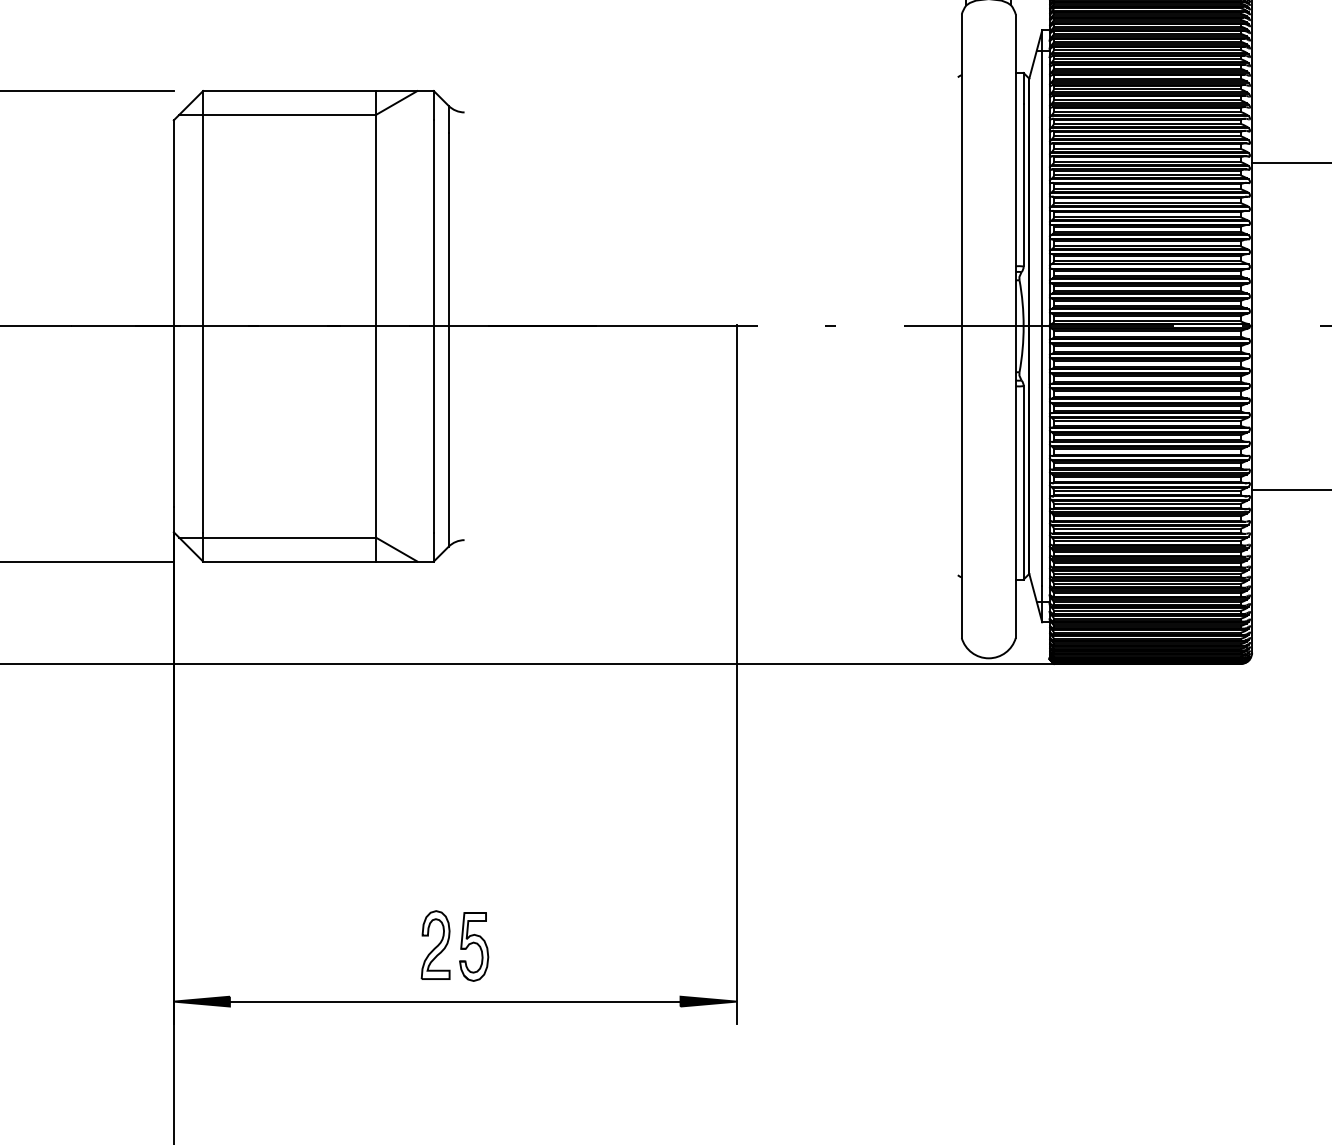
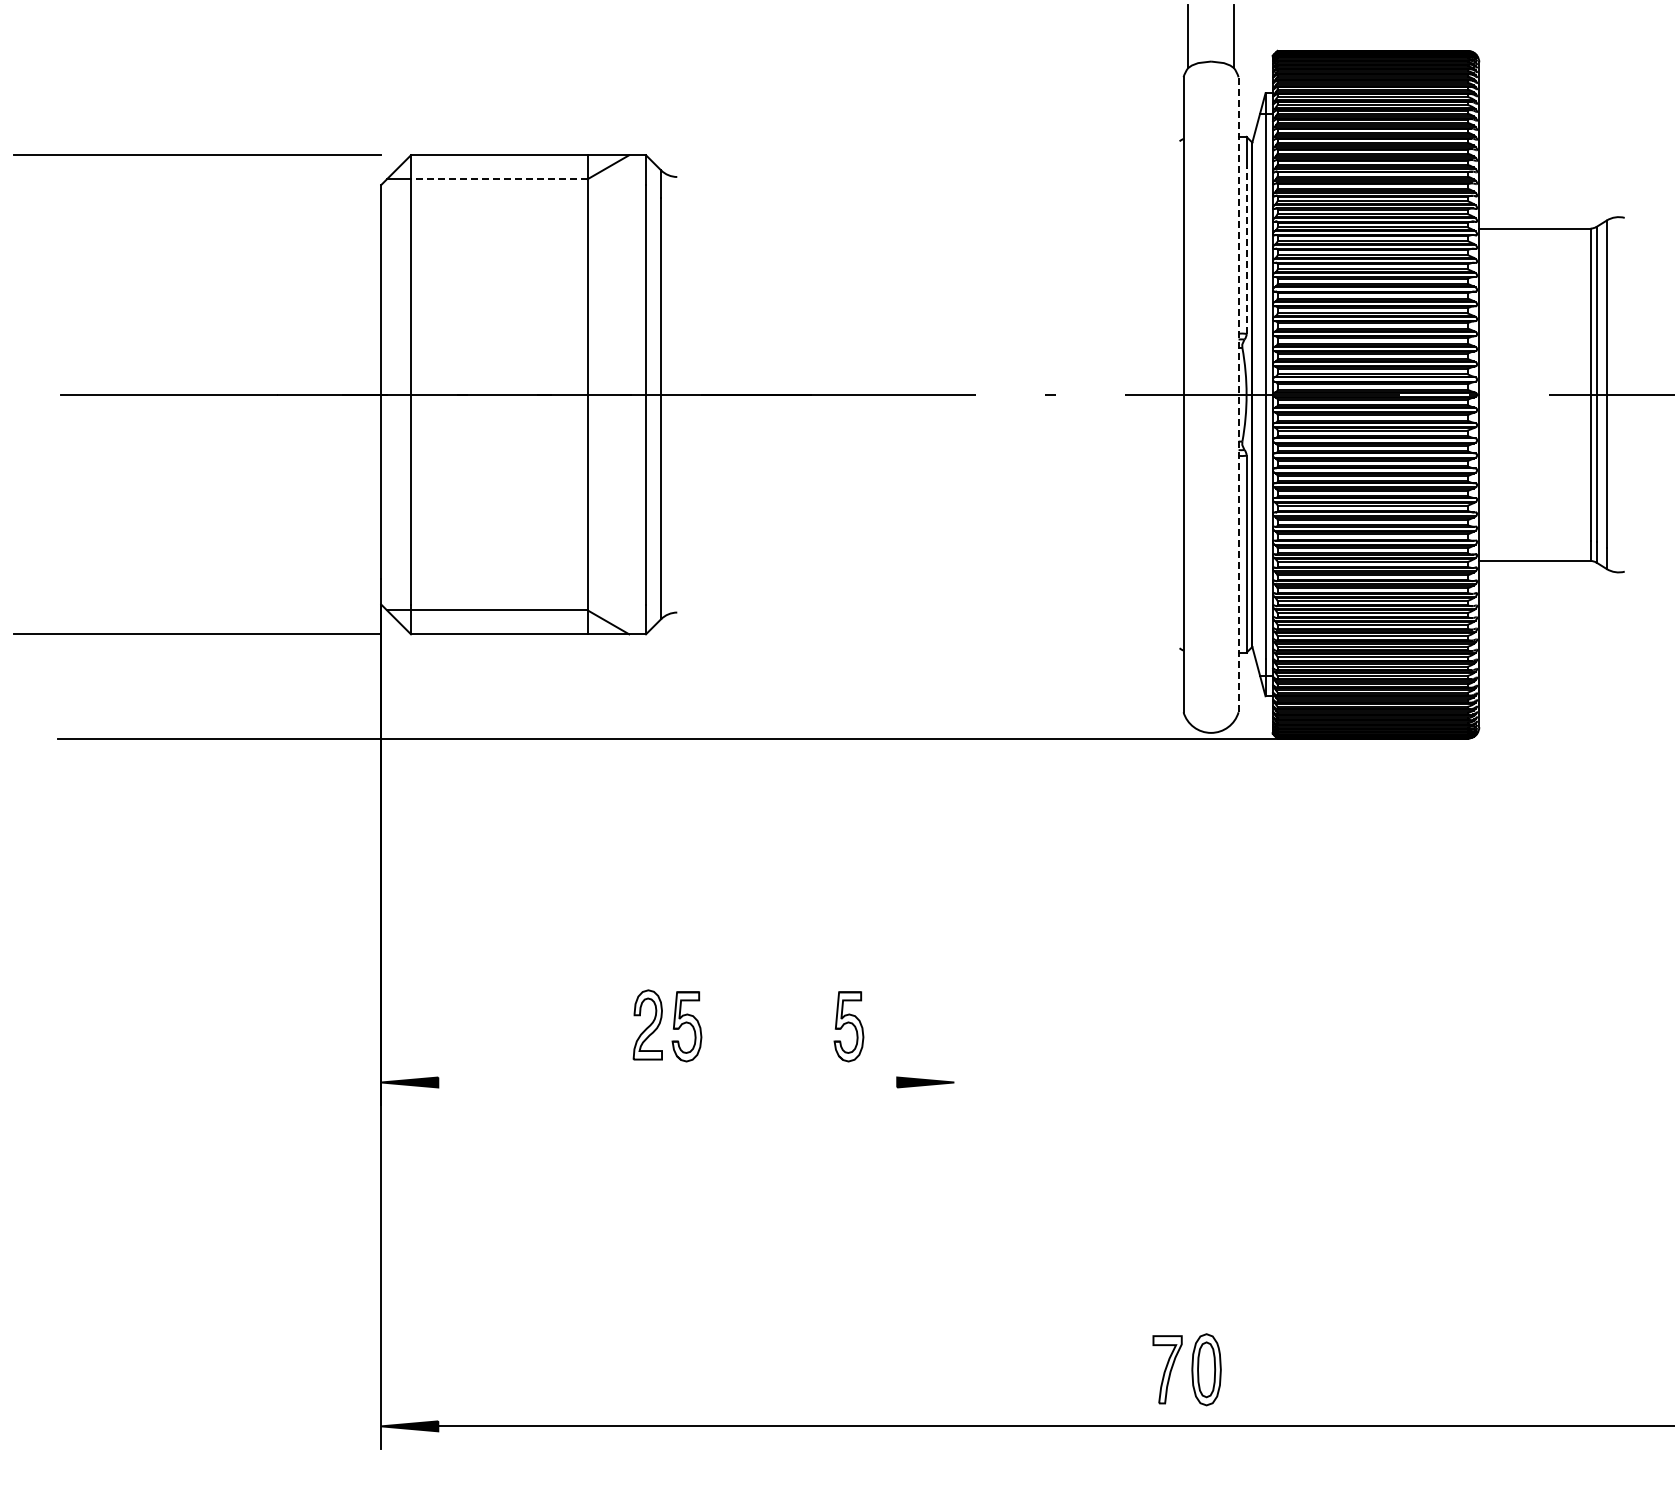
line: (289, 114) -> (498, 179), solid -> dashed
line: (1023, 185) -> (1246, 251), solid -> dashed
line: (1015, 326) -> (1238, 394), solid -> dashed
line: (736, 674) -> (954, 749), removed
part: (632, 946) -> (848, 1026), added
line: (454, 1001) -> (667, 1082), removed

